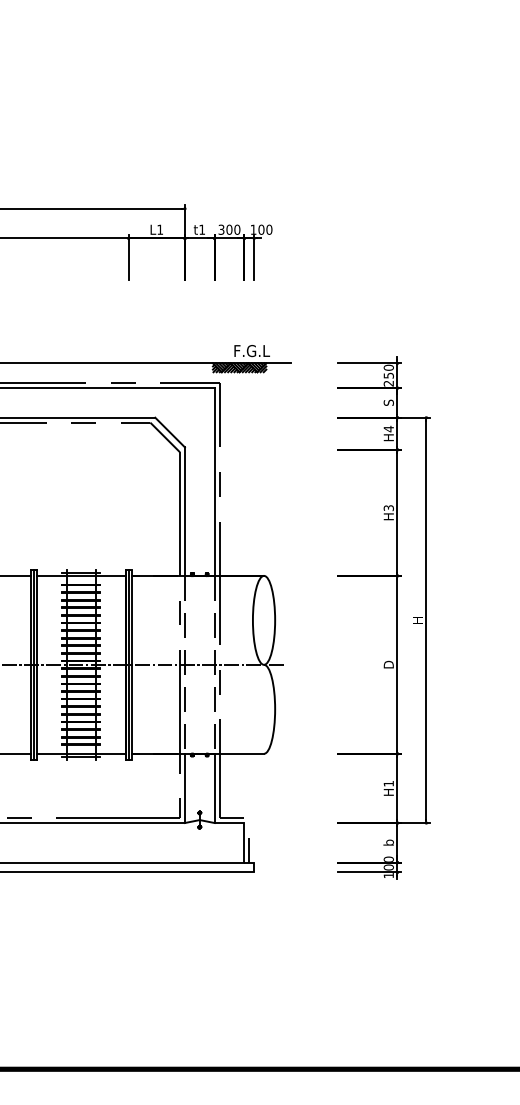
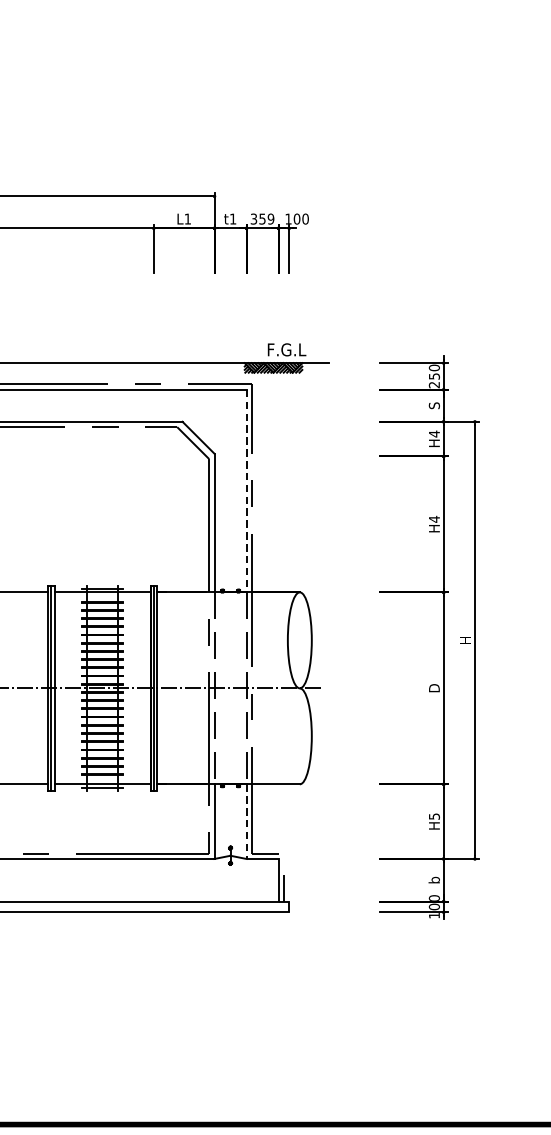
text: (233, 229) -> (266, 218), 300 -> 359
line: (214, 481) -> (246, 490), solid -> dashed
text: (388, 508) -> (434, 519), H3 -> H4
text: (388, 783) -> (434, 816), H1 -> H5
line: (214, 788) -> (246, 821), solid -> dashed

